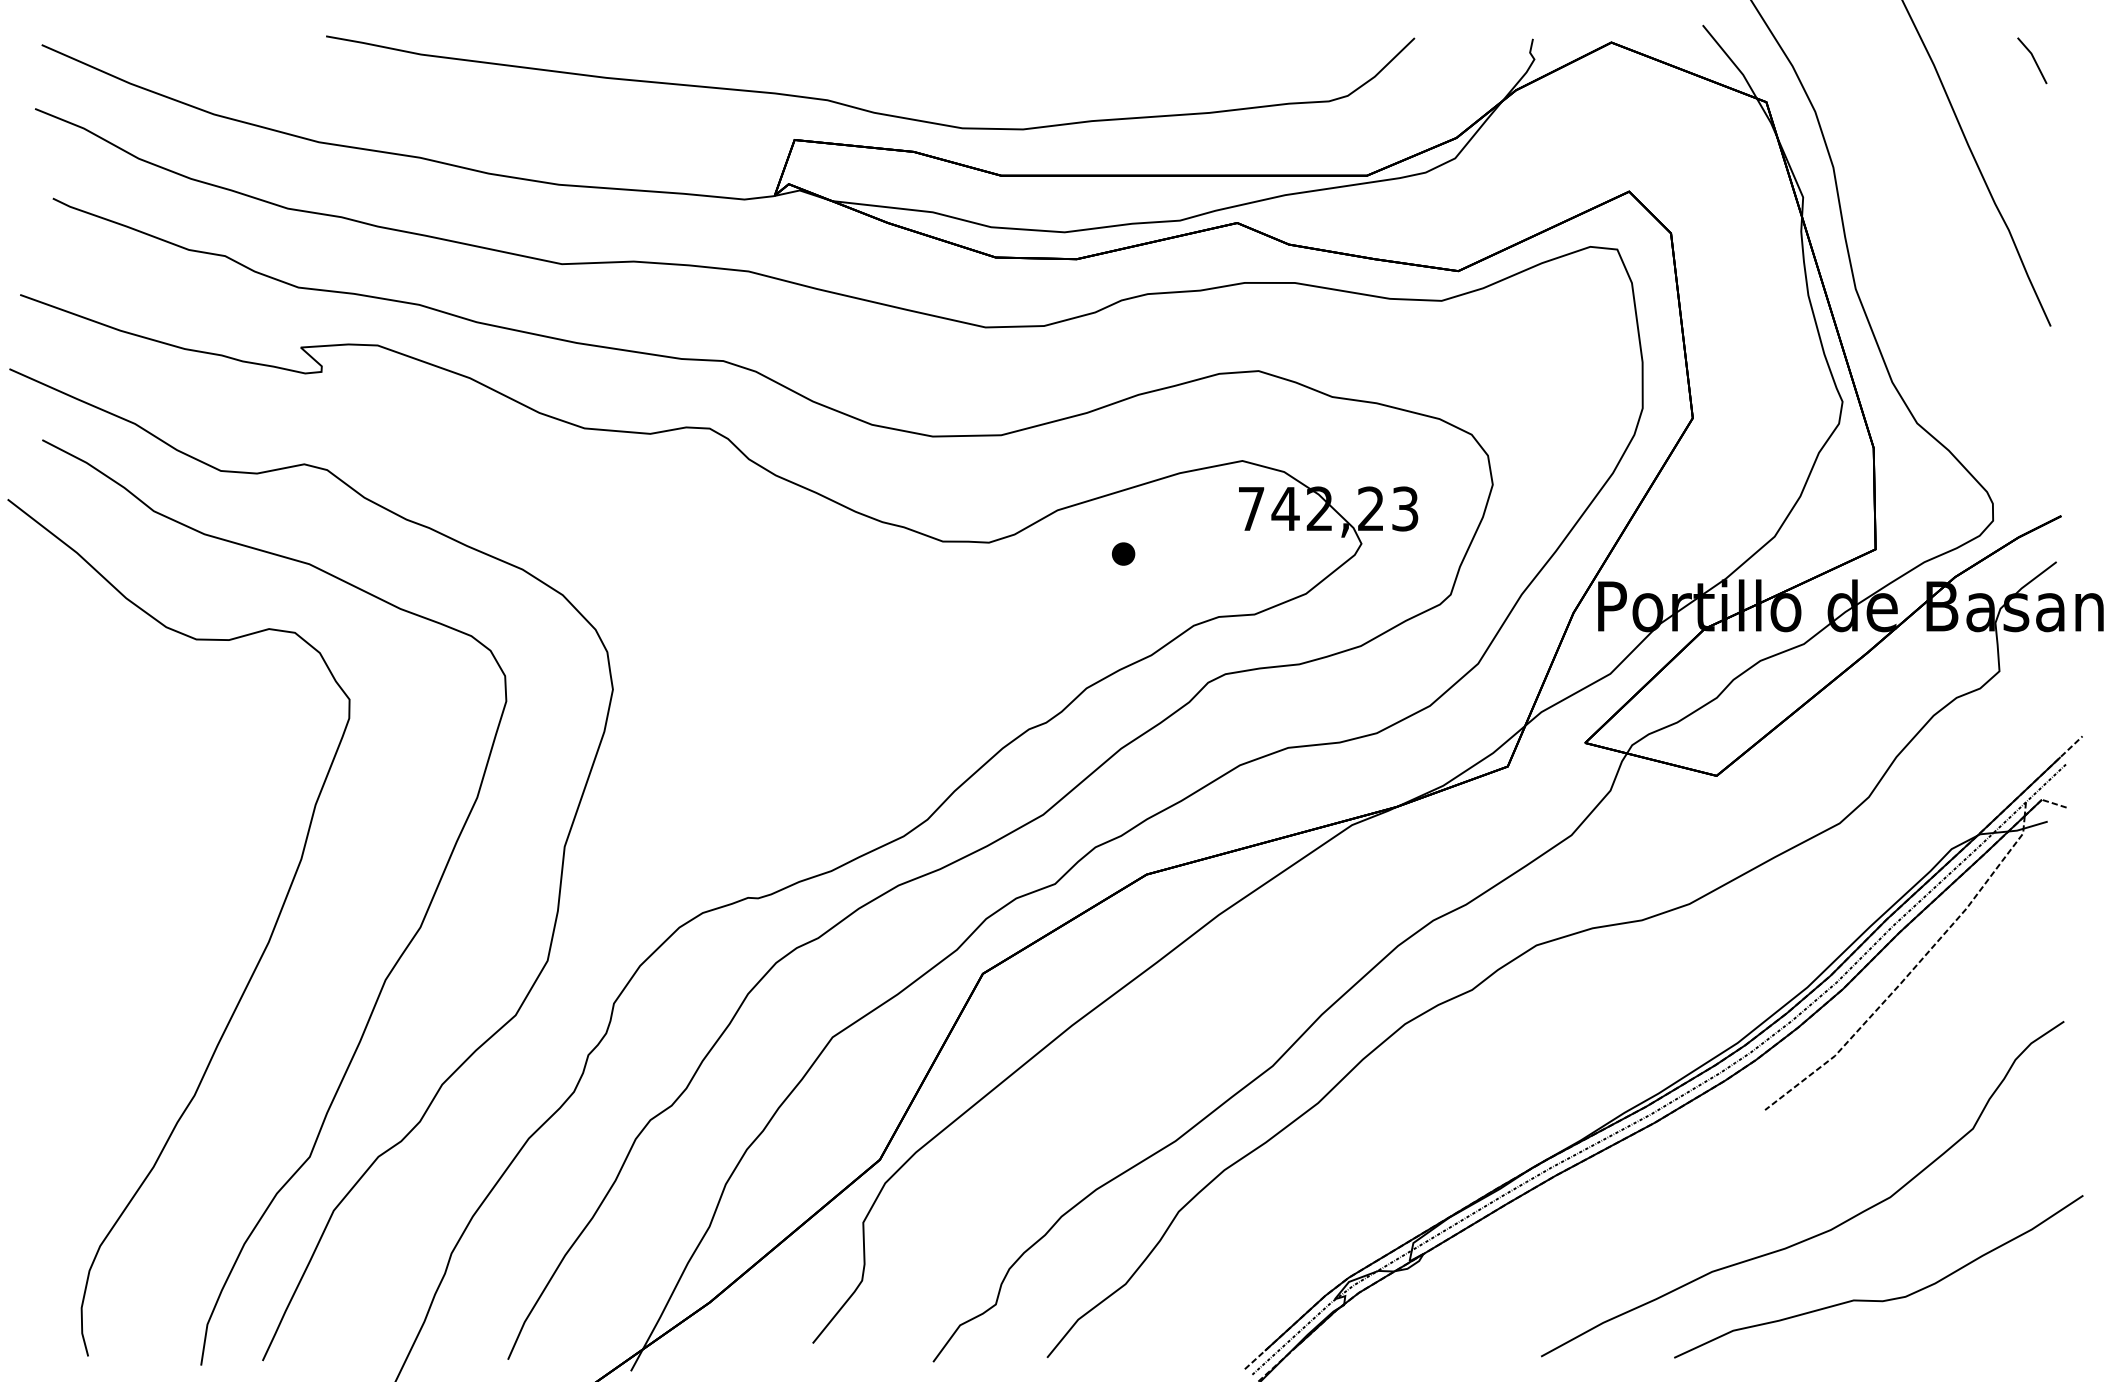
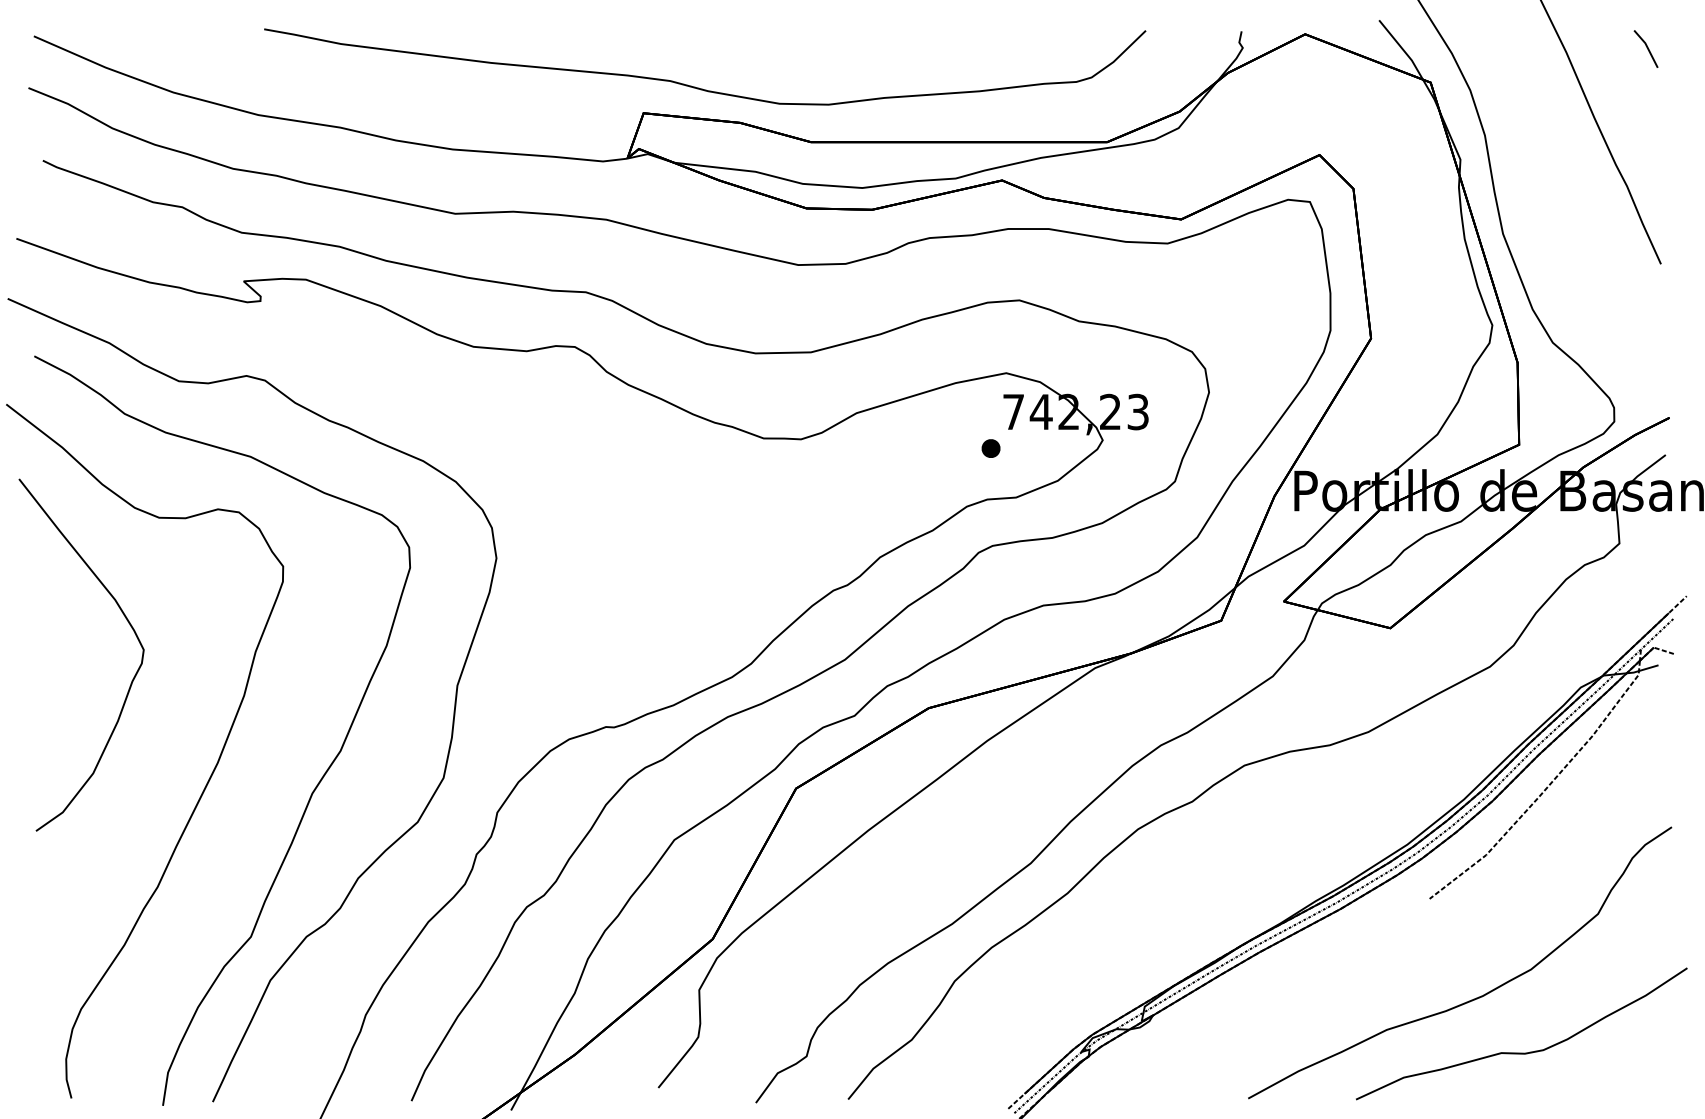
part: (1122, 553) -> (990, 448), moved
curve: (159, 772) -> (129, 625), added

